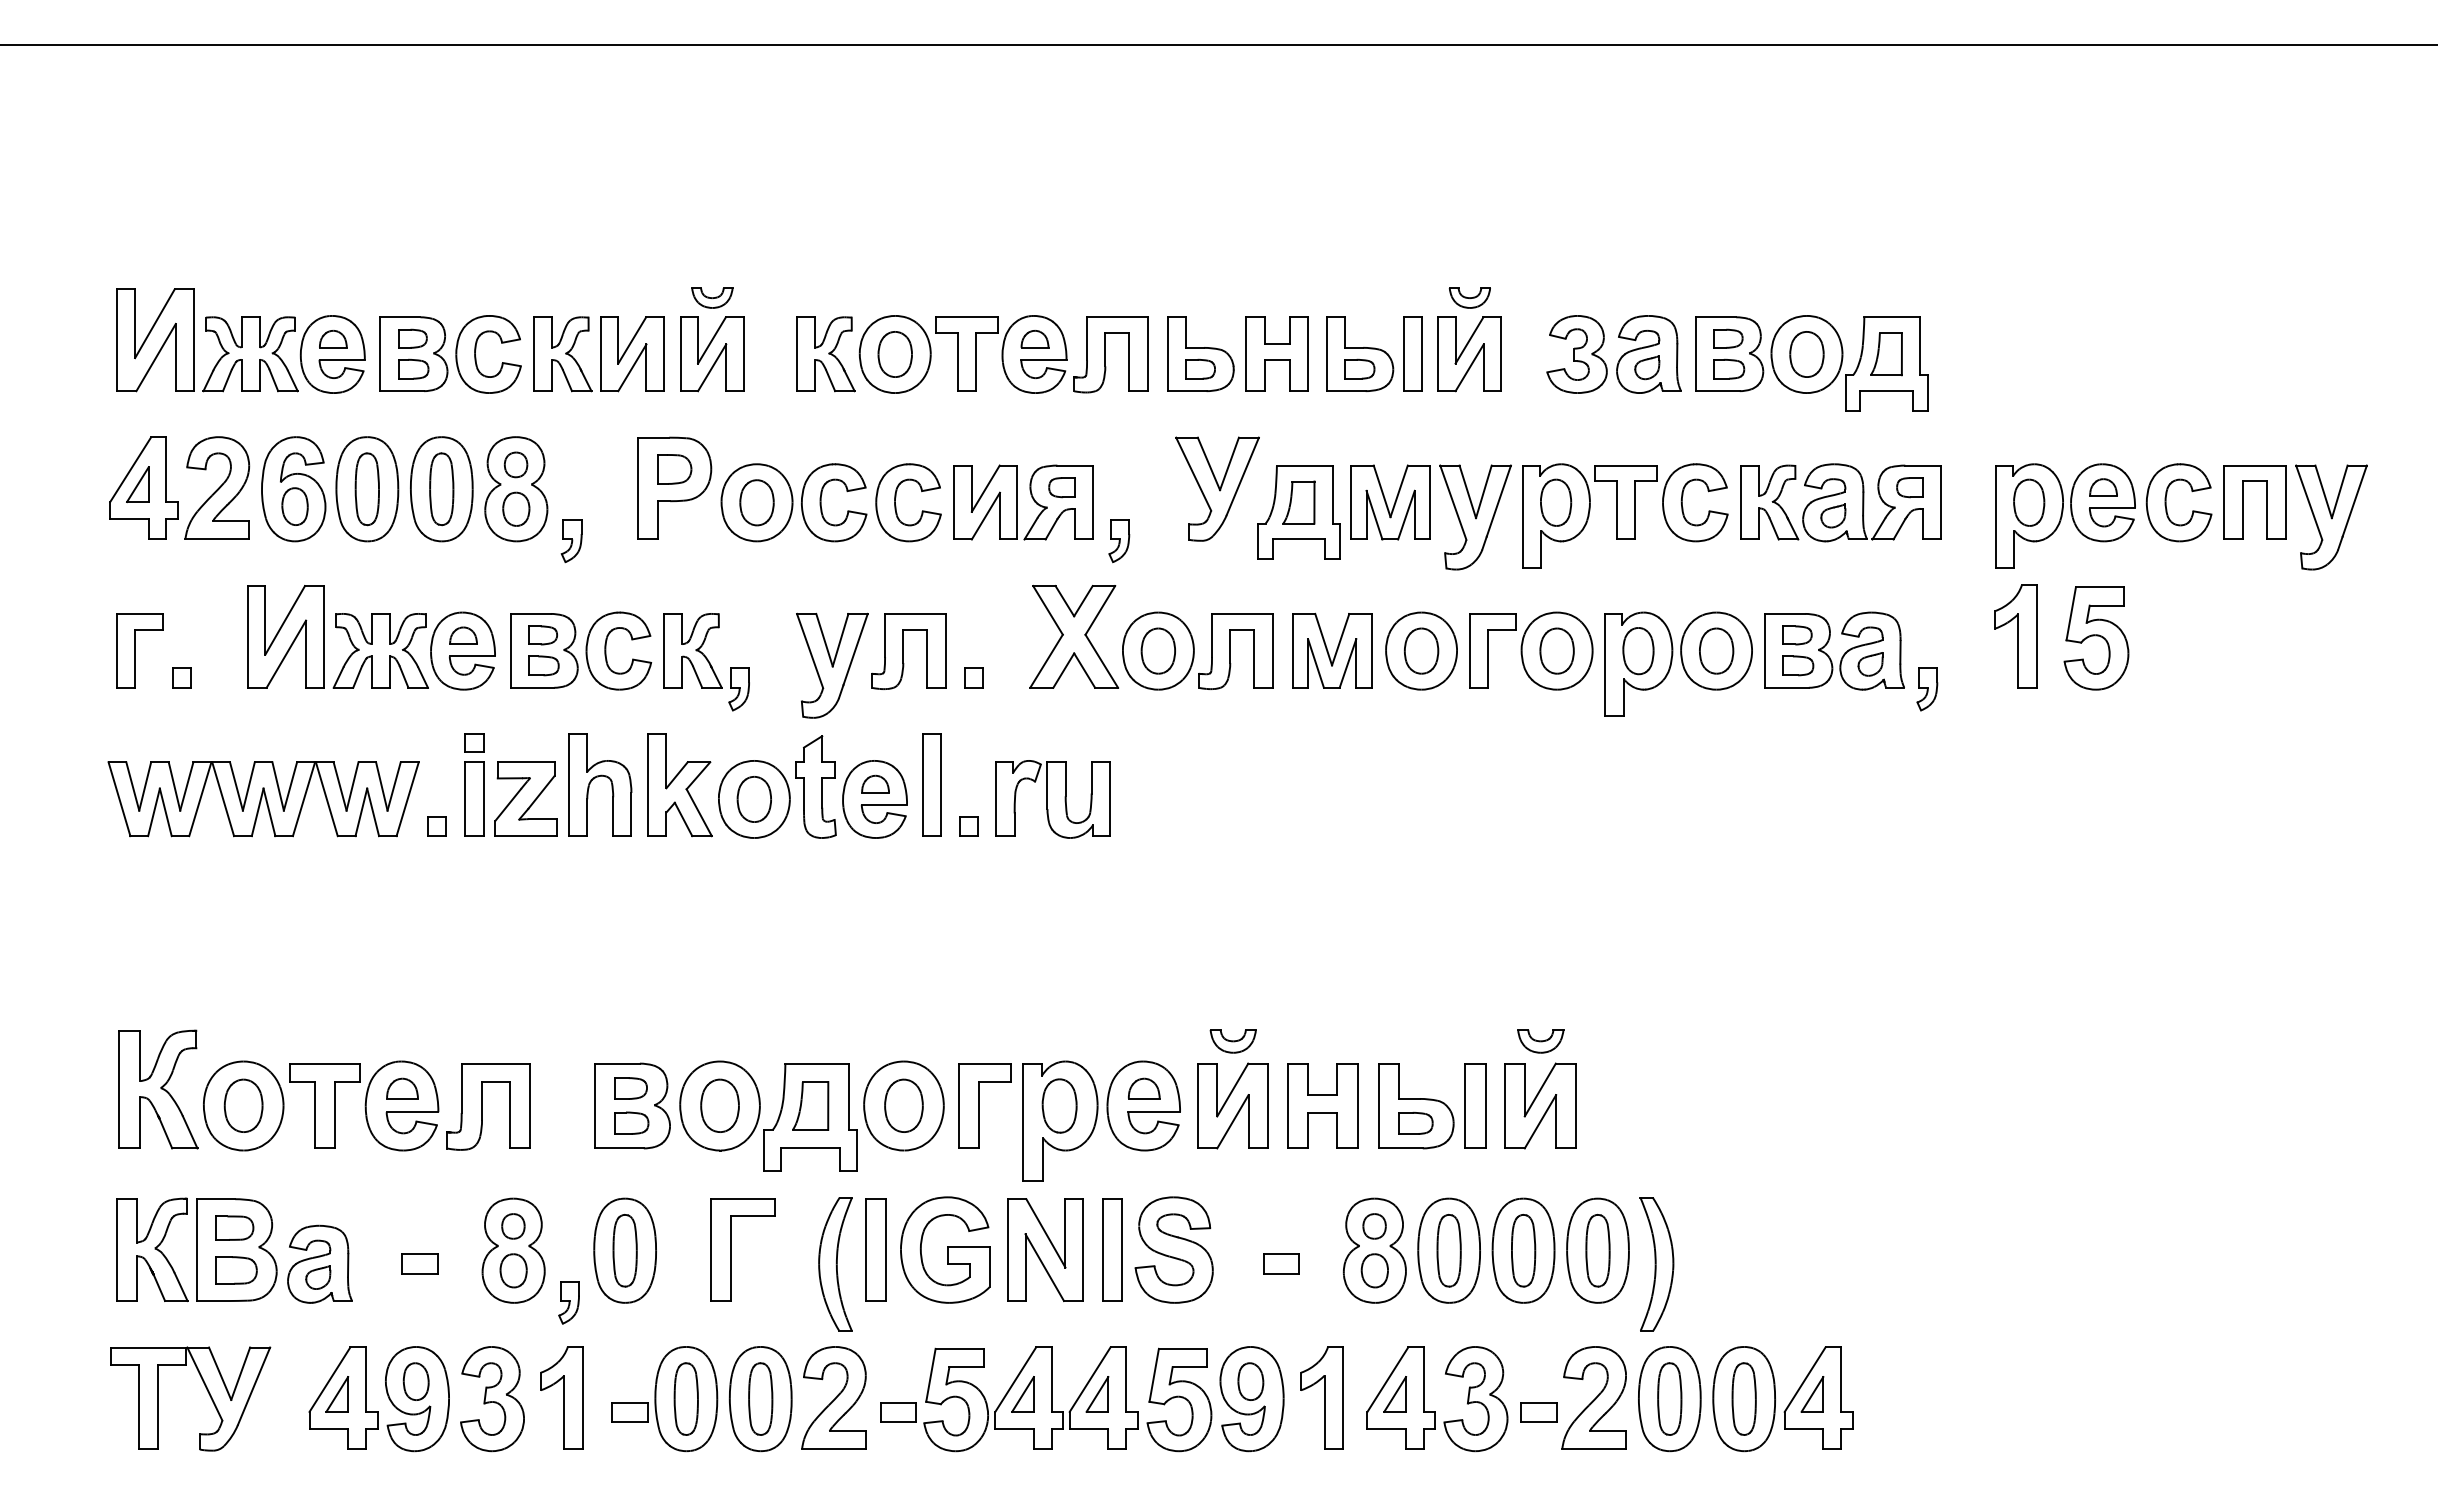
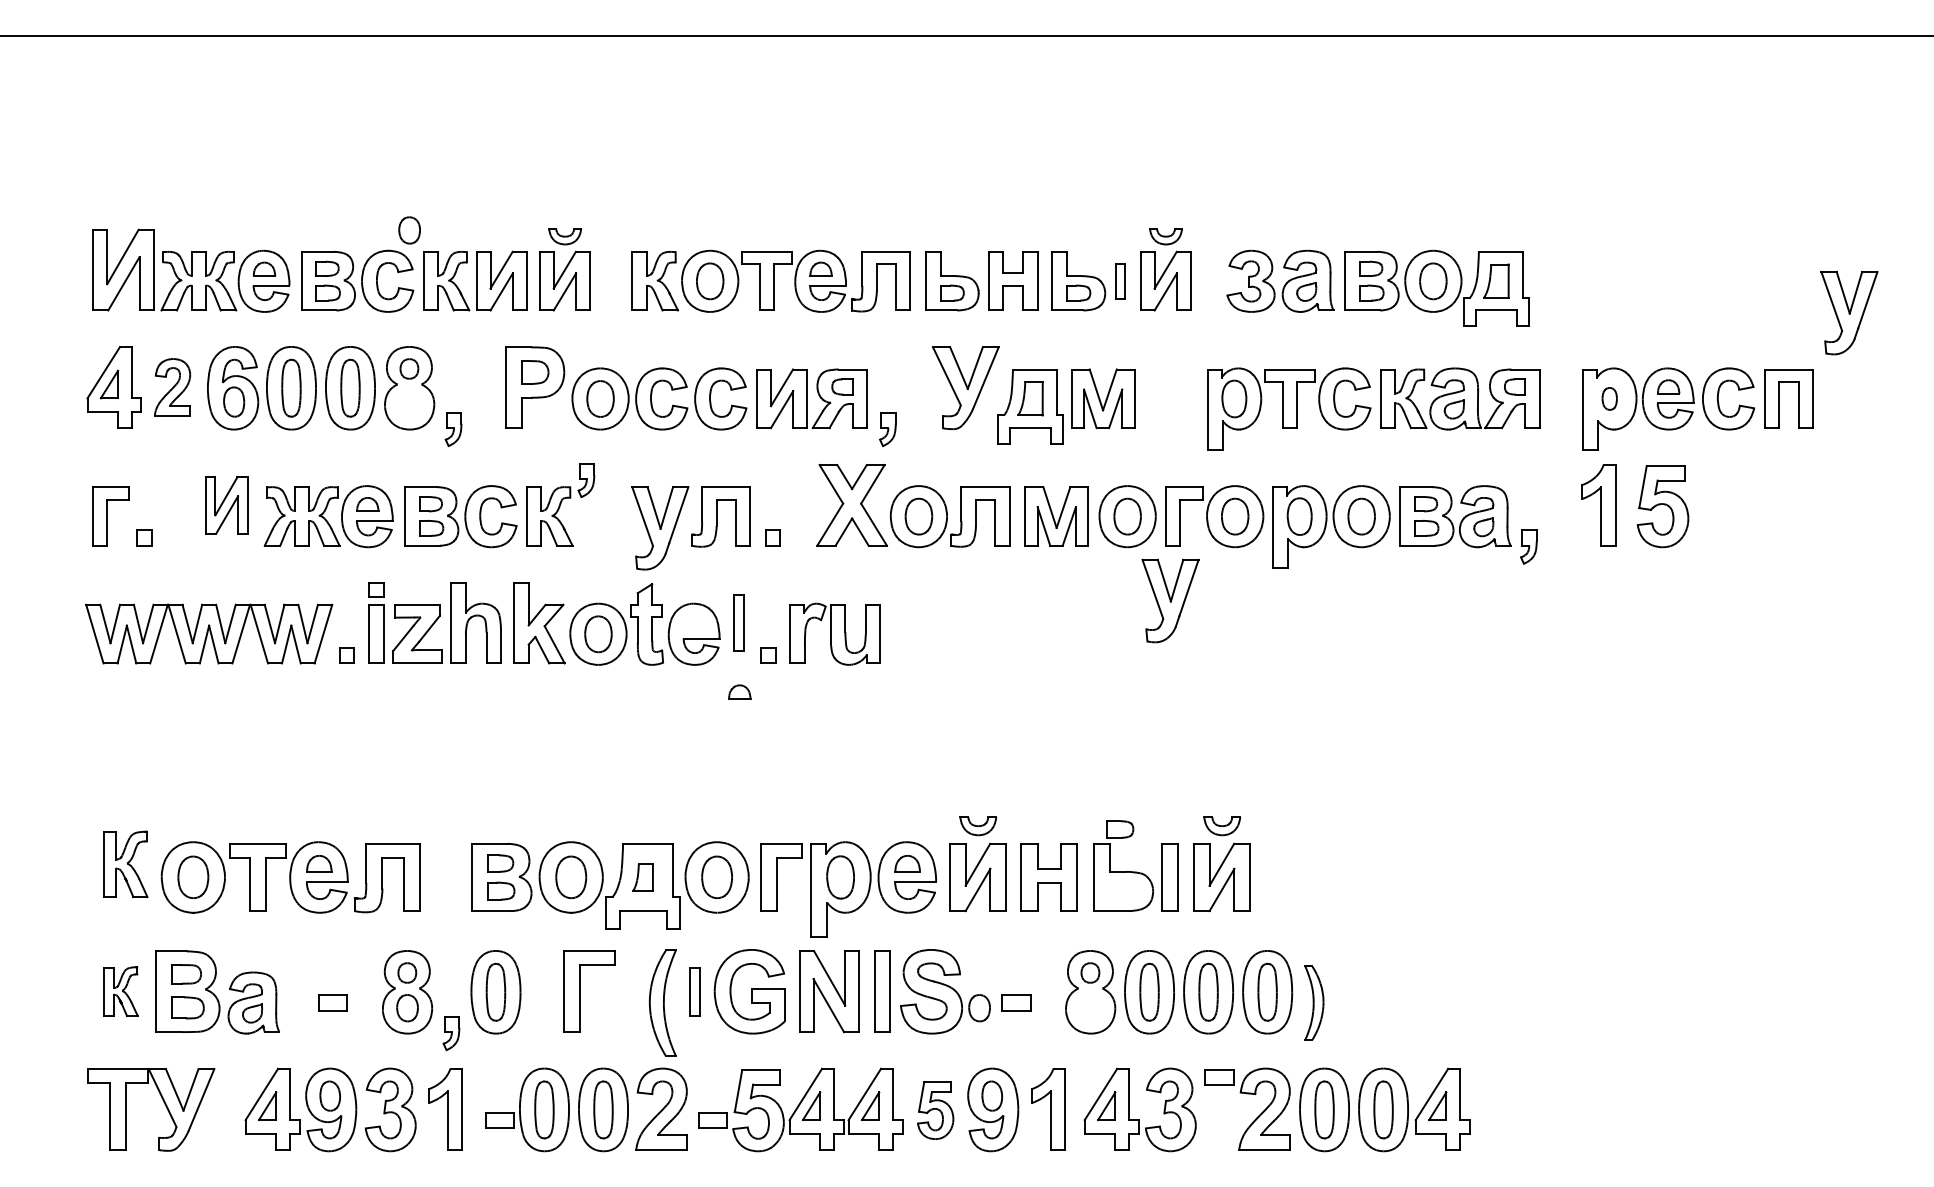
part: (1412, 353) -> (1120, 280), size x0.6
part: (217, 487) -> (172, 386), size x0.7
part: (2029, 502) -> (1609, 398), size x0.6
part: (516, 508) -> (409, 229), moved
part: (1475, 517) -> (1170, 601), moved
part: (2331, 517) -> (1849, 313), moved
part: (285, 636) -> (226, 505), size x0.7
part: (738, 689) -> (585, 480), moved
part: (875, 783) -> (739, 691), moved
part: (931, 784) -> (738, 622), size x0.7
part: (158, 1089) -> (125, 864), size x0.7
part: (810, 1105) -> (642, 877), size x0.7
part: (1415, 1122) -> (1119, 828), moved
part: (152, 1249) -> (121, 991), size x0.6
part: (875, 1249) -> (694, 991), size x0.6
part: (1656, 1264) -> (1314, 1003), size x0.7
part: (1374, 1270) -> (979, 1007), moved
part: (1179, 1399) -> (935, 1110), size x0.7
part: (1538, 1412) -> (1218, 1077), moved

